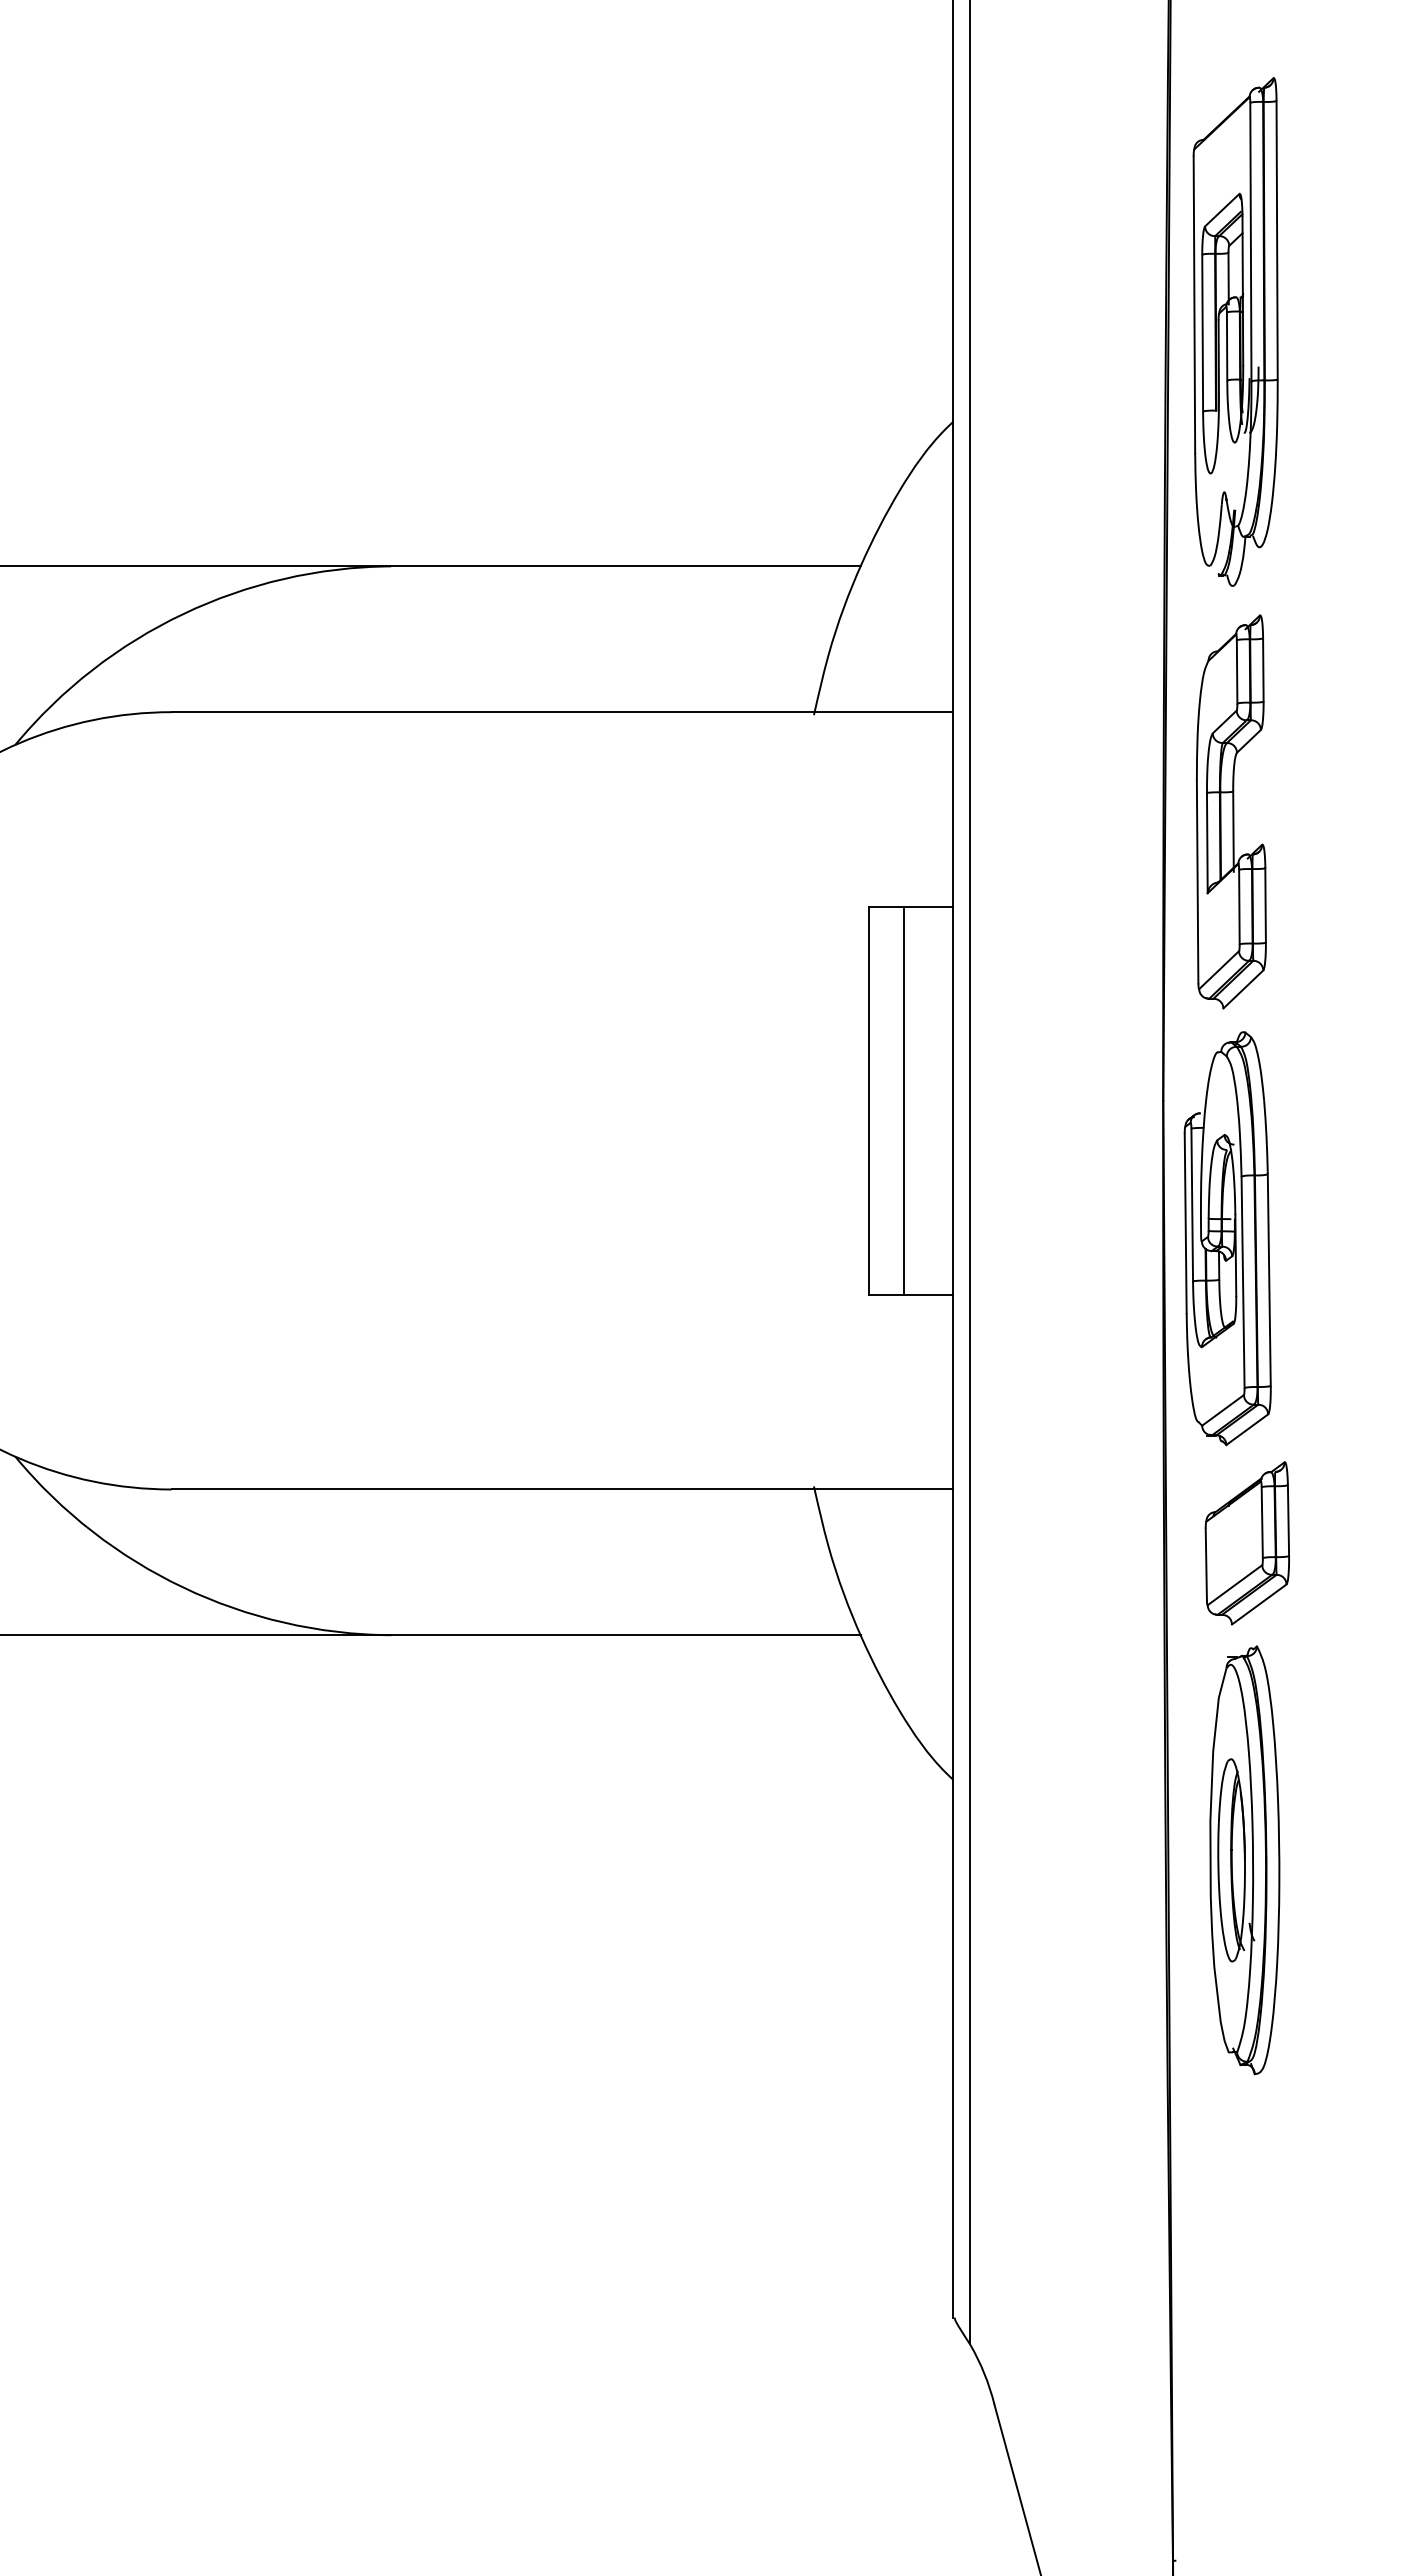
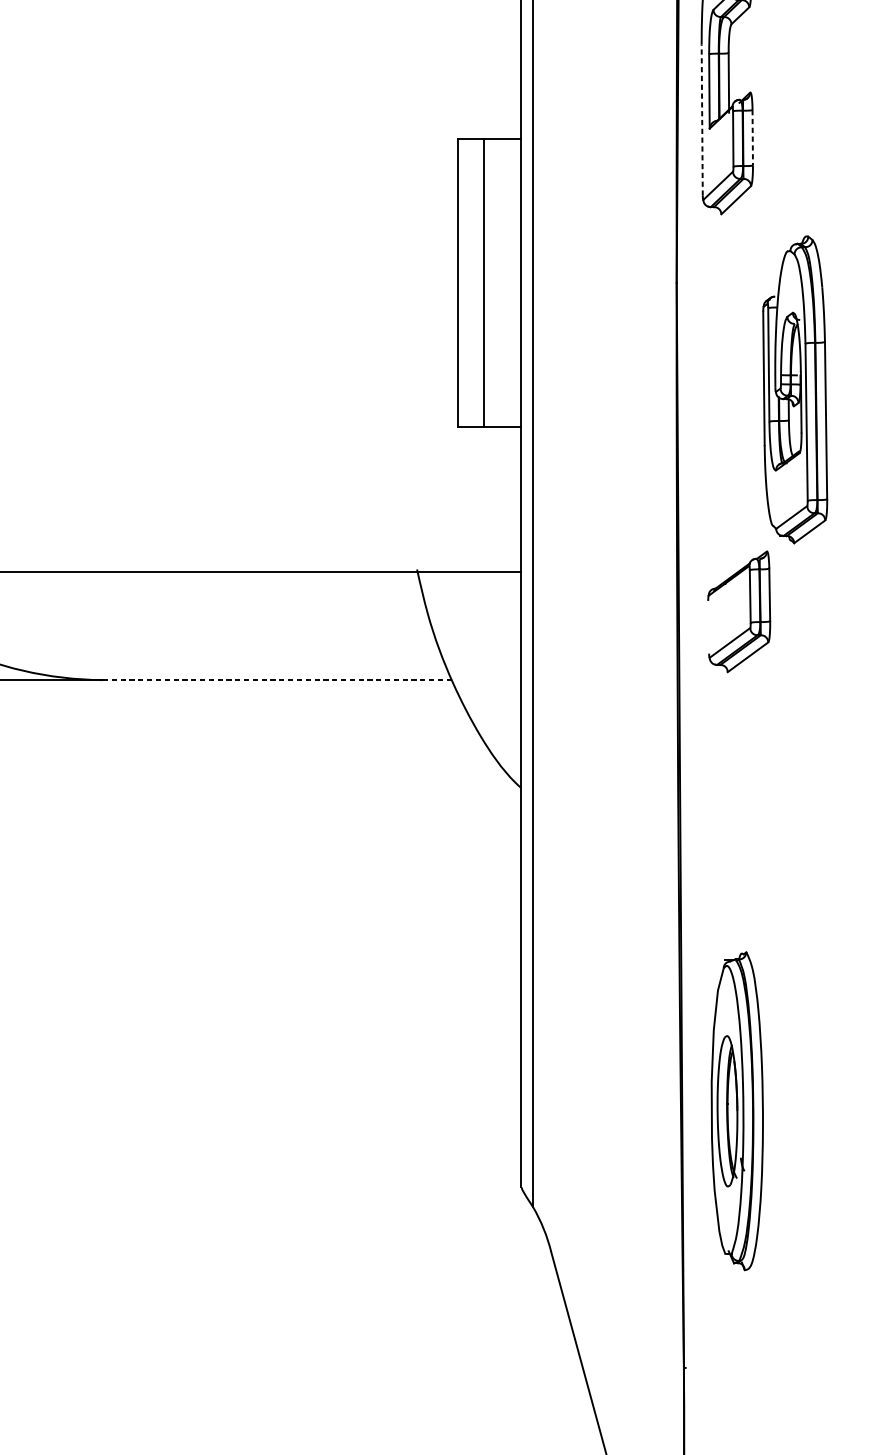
line: (1197, 881) -> (702, 119), solid -> dashed
line: (1265, 906) -> (752, 138), solid -> dashed
part: (1227, 1238) -> (795, 389), moved
line: (1205, 1563) -> (708, 626), removed
line: (626, 1635) -> (277, 680), solid -> dashed
part: (1244, 1860) -> (737, 1111), moved

